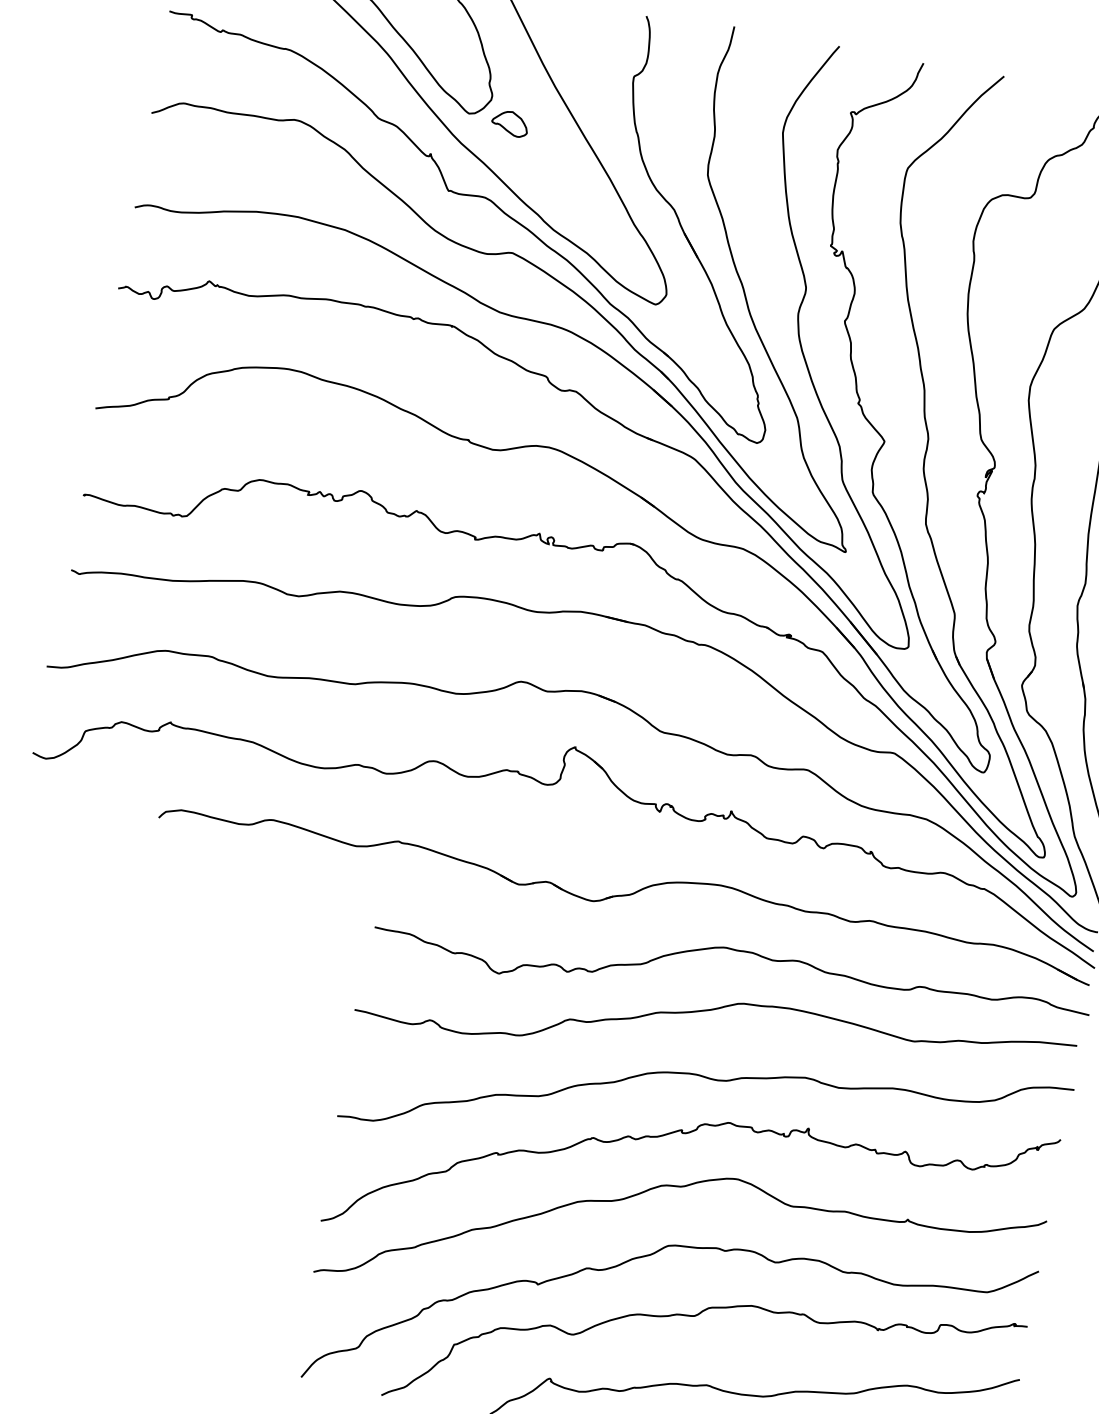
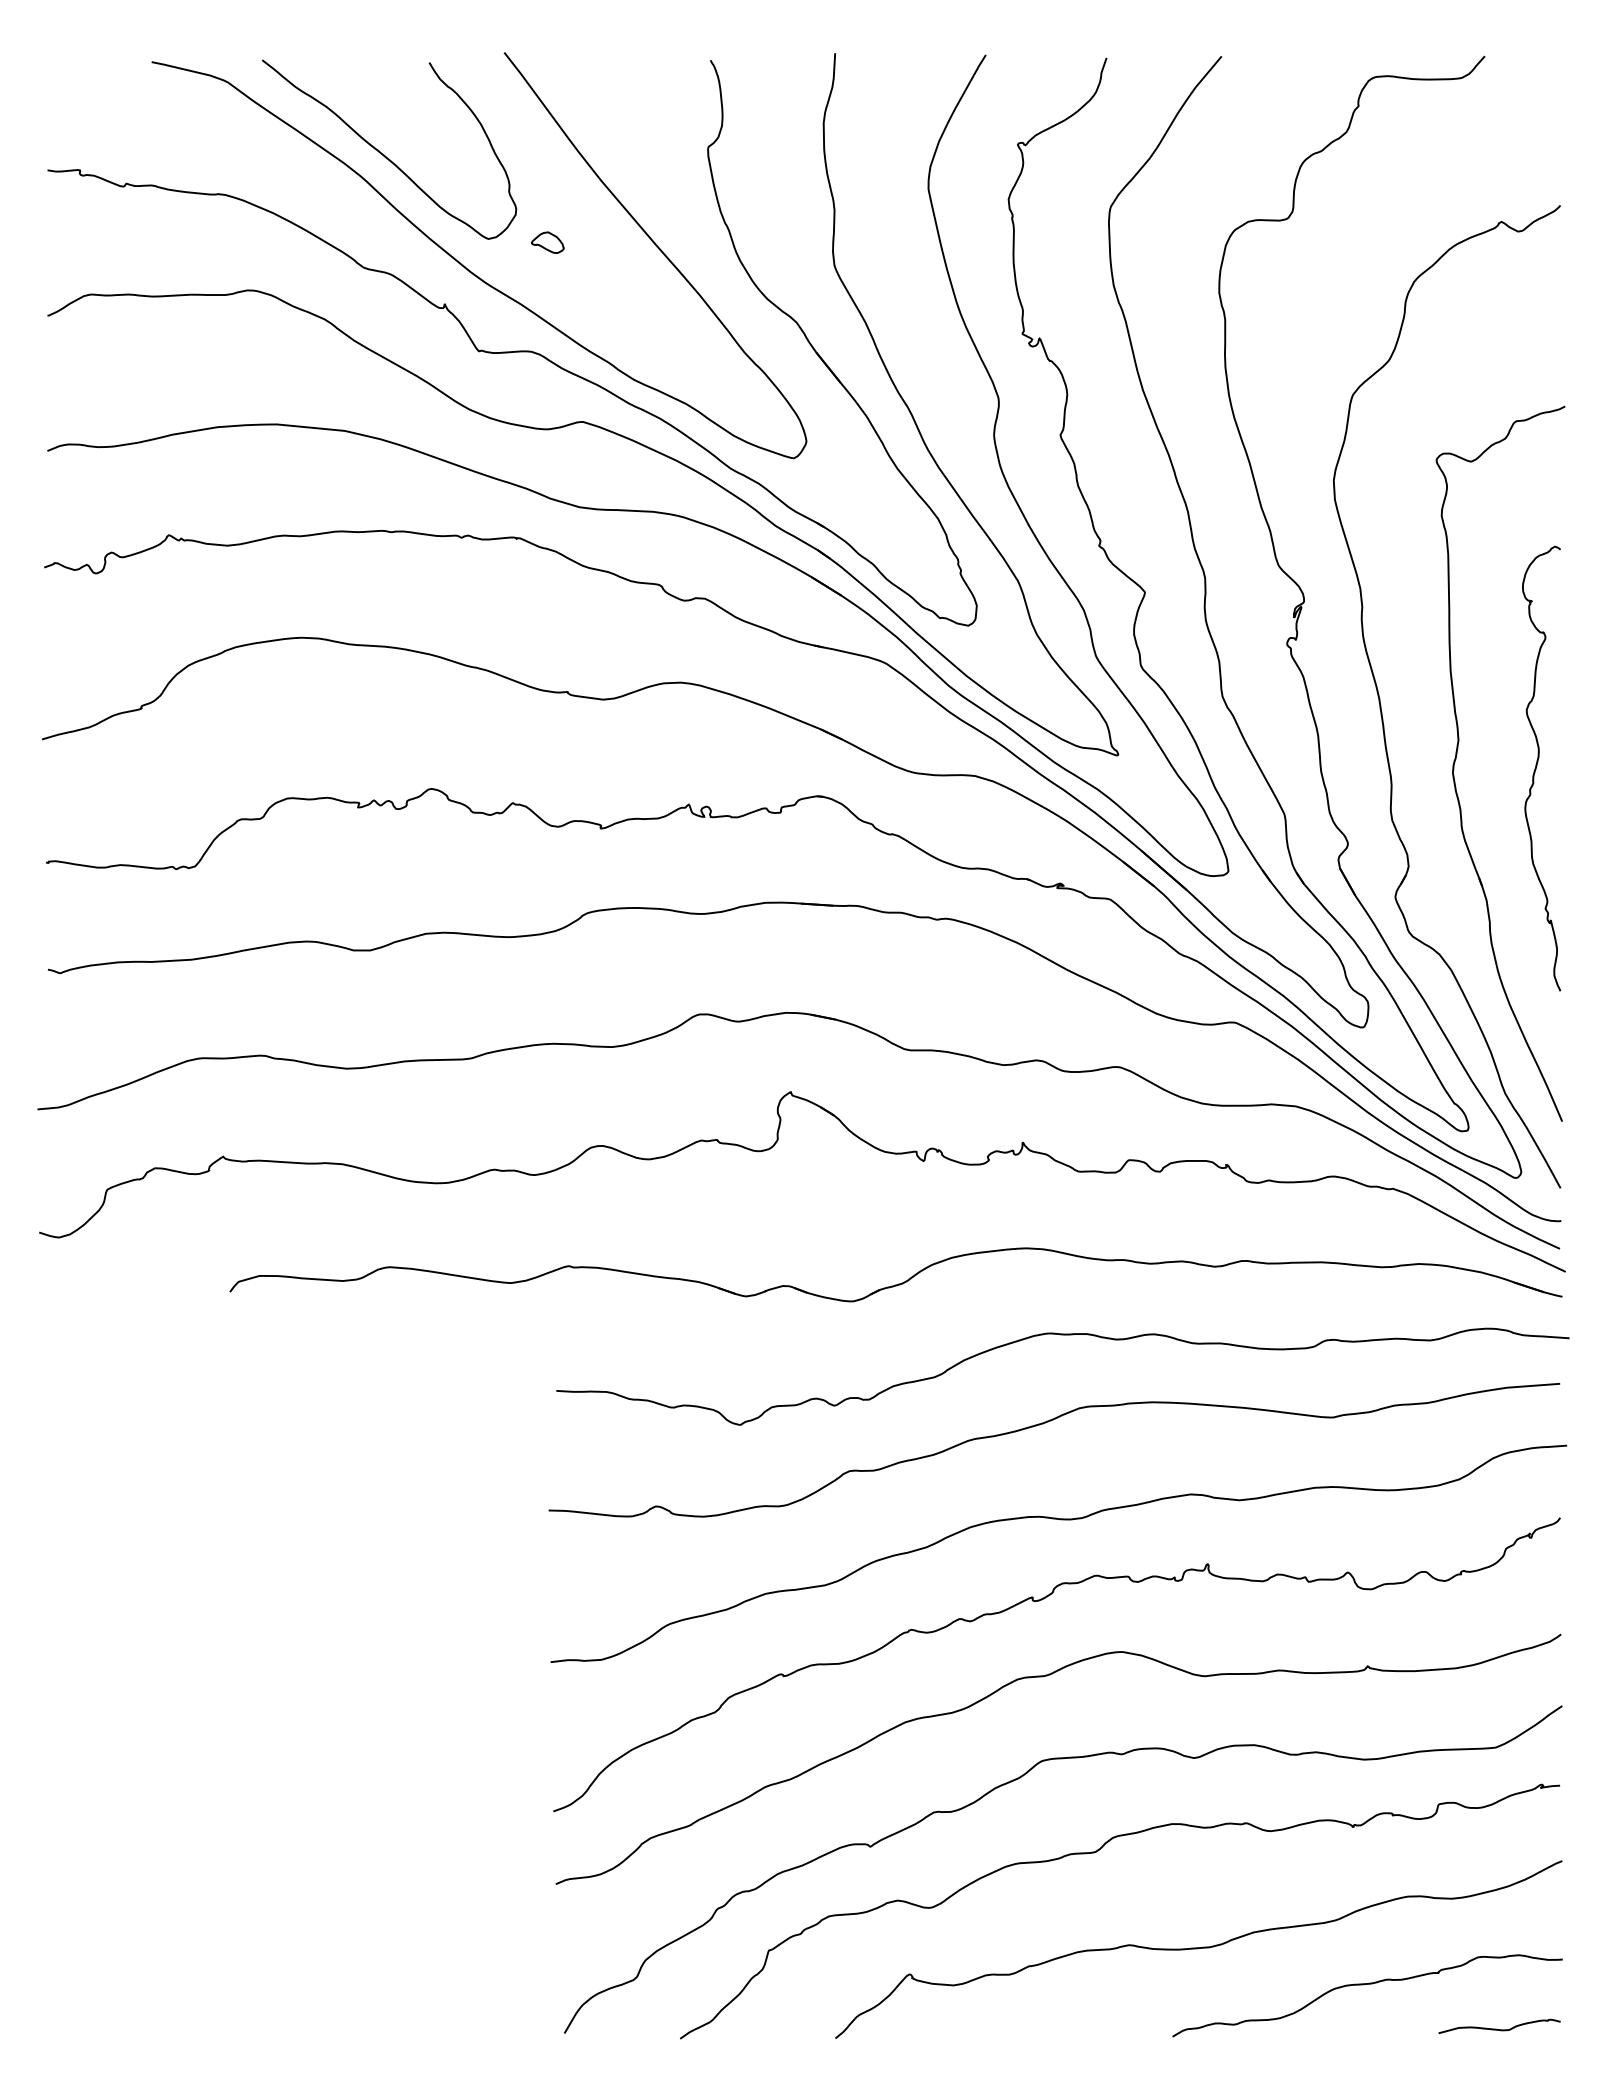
part: (510, 123) -> (547, 242), size x0.62

